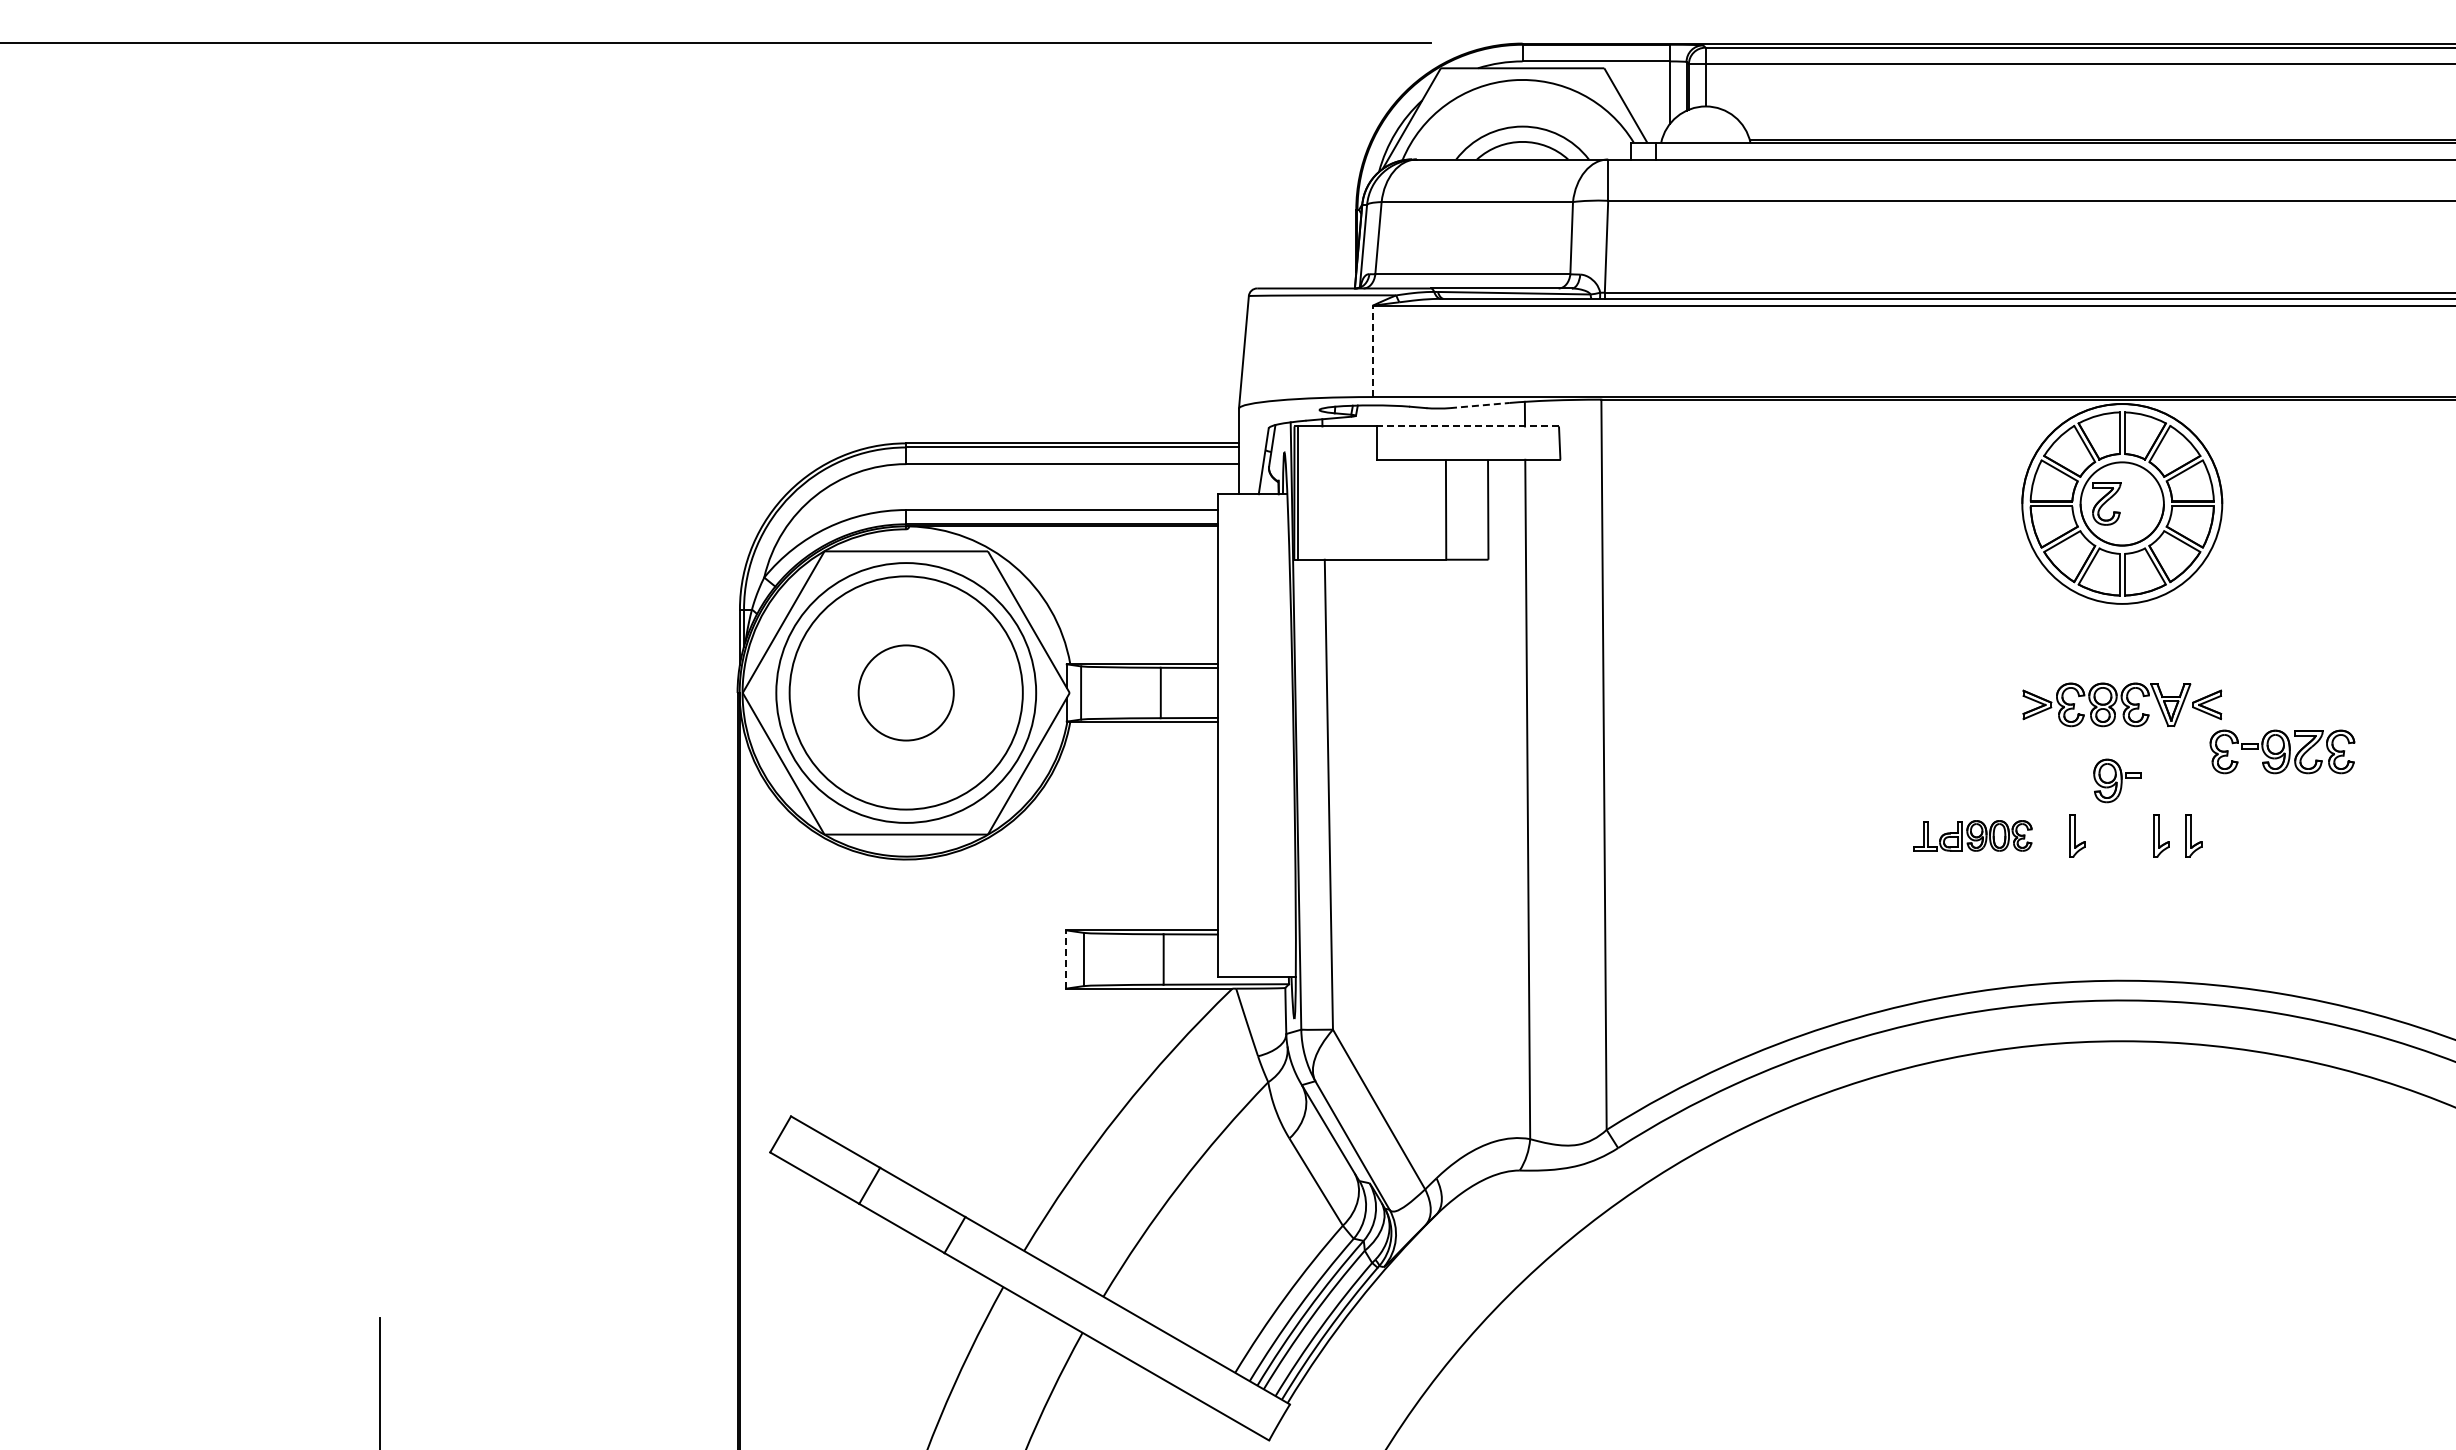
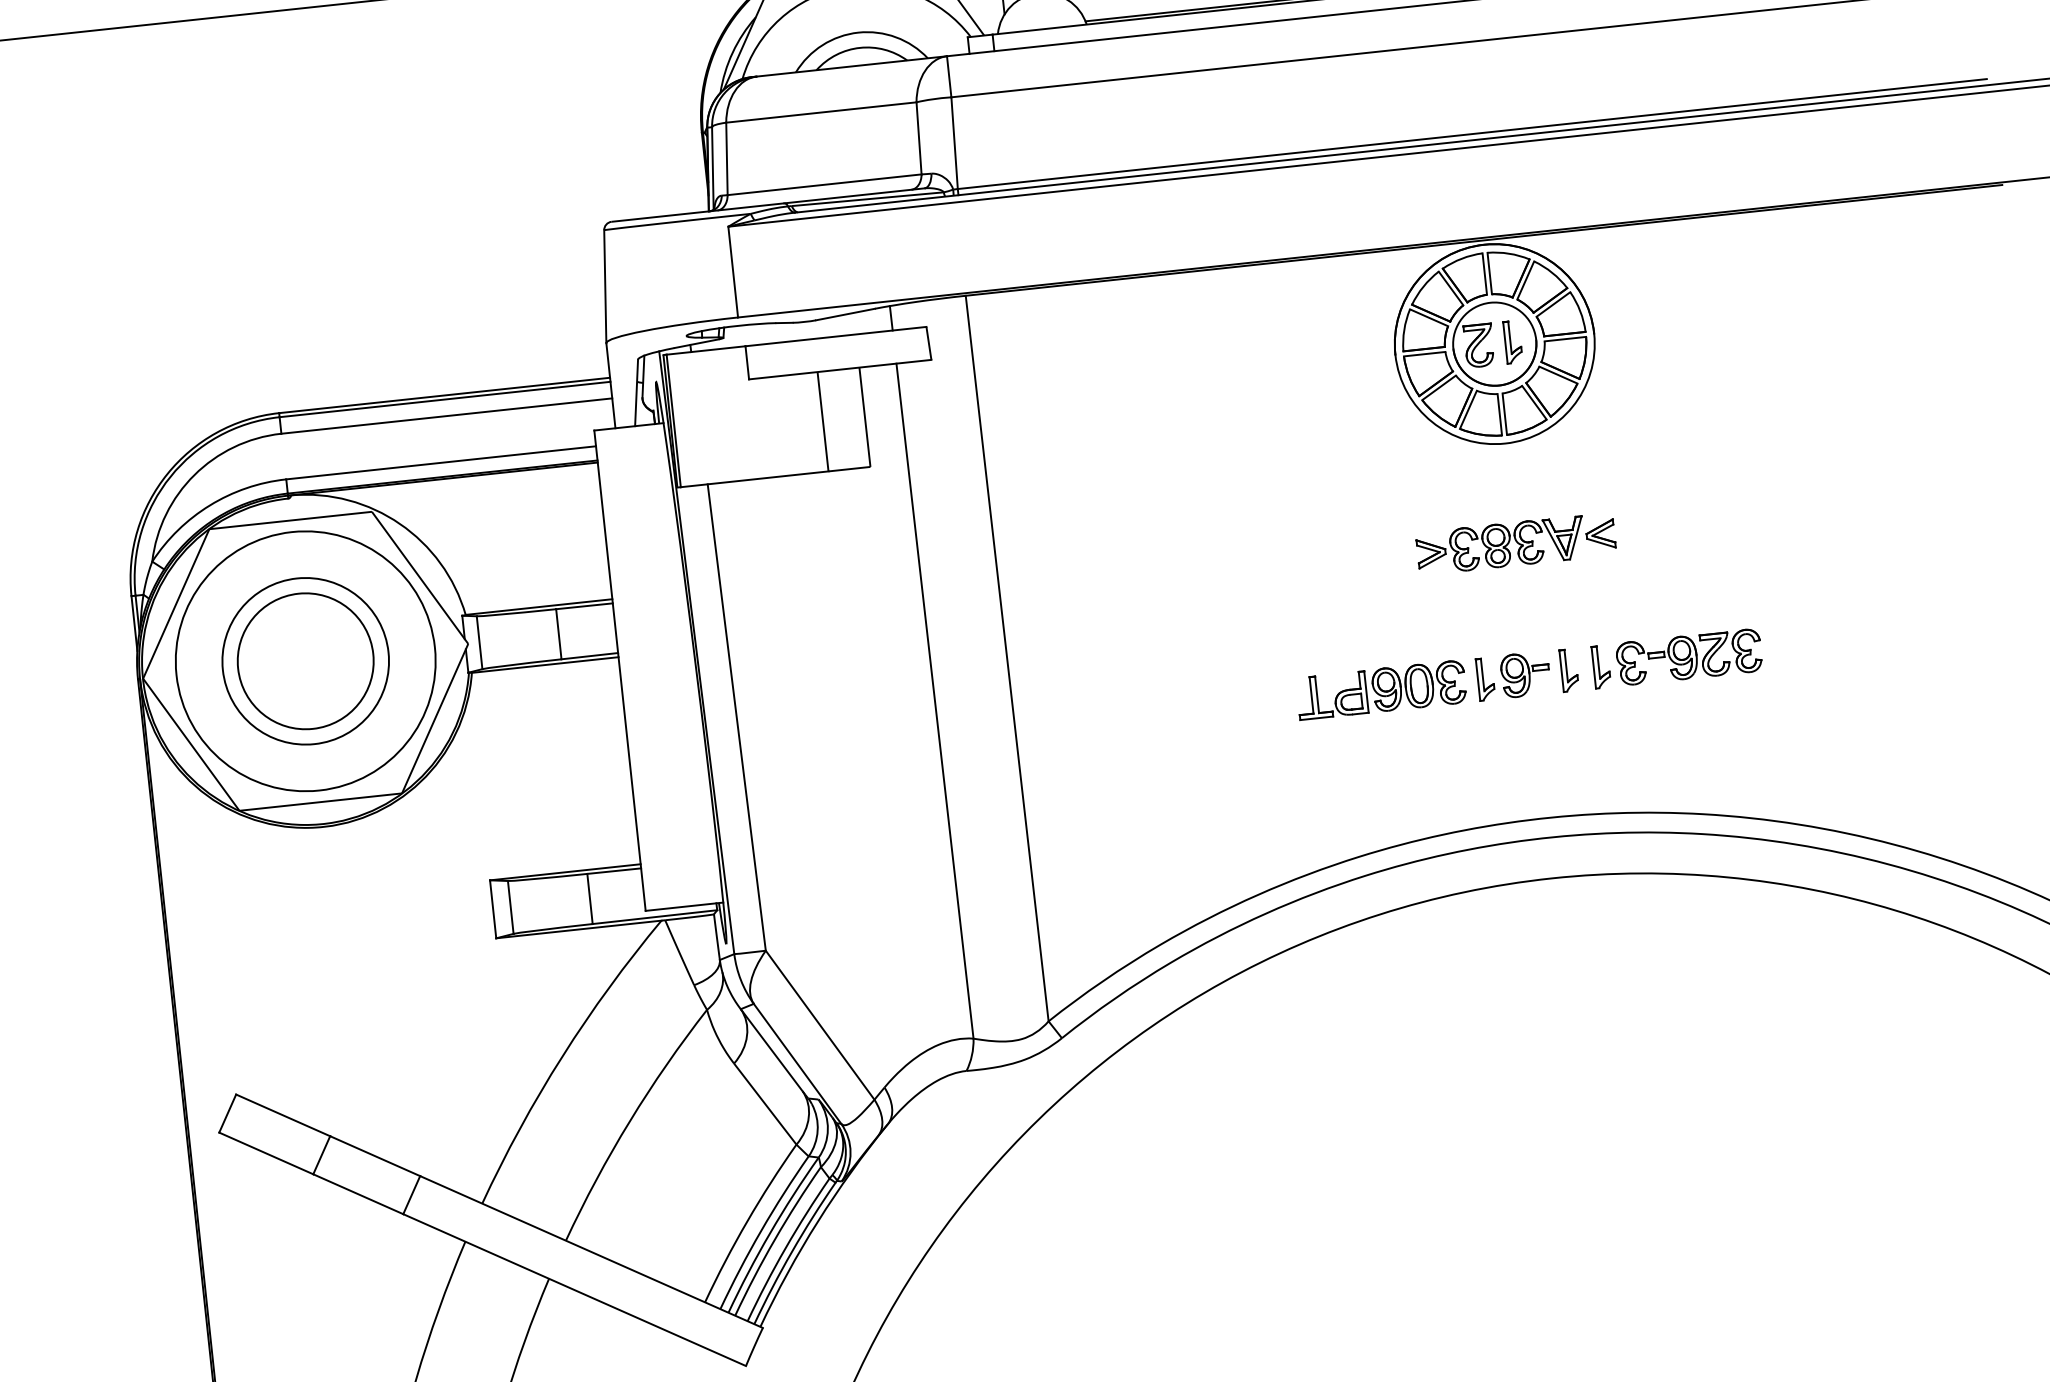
line: (1372, 351) -> (733, 272), dashed -> solid
line: (1479, 405) -> (845, 314), dashed -> solid
line: (1468, 426) -> (836, 336), dashed -> solid
part: (2140, 503) -> (1512, 341), added
circle: (905, 692) -> (304, 660), size x0.71
circle: (906, 692) -> (305, 660), size x1.43
part: (2282, 751) -> (1689, 656), moved
part: (2117, 780) -> (1525, 674), moved
part: (1972, 835) -> (1381, 689), size x1.43
line: (1066, 959) -> (493, 909), dashed -> solid

